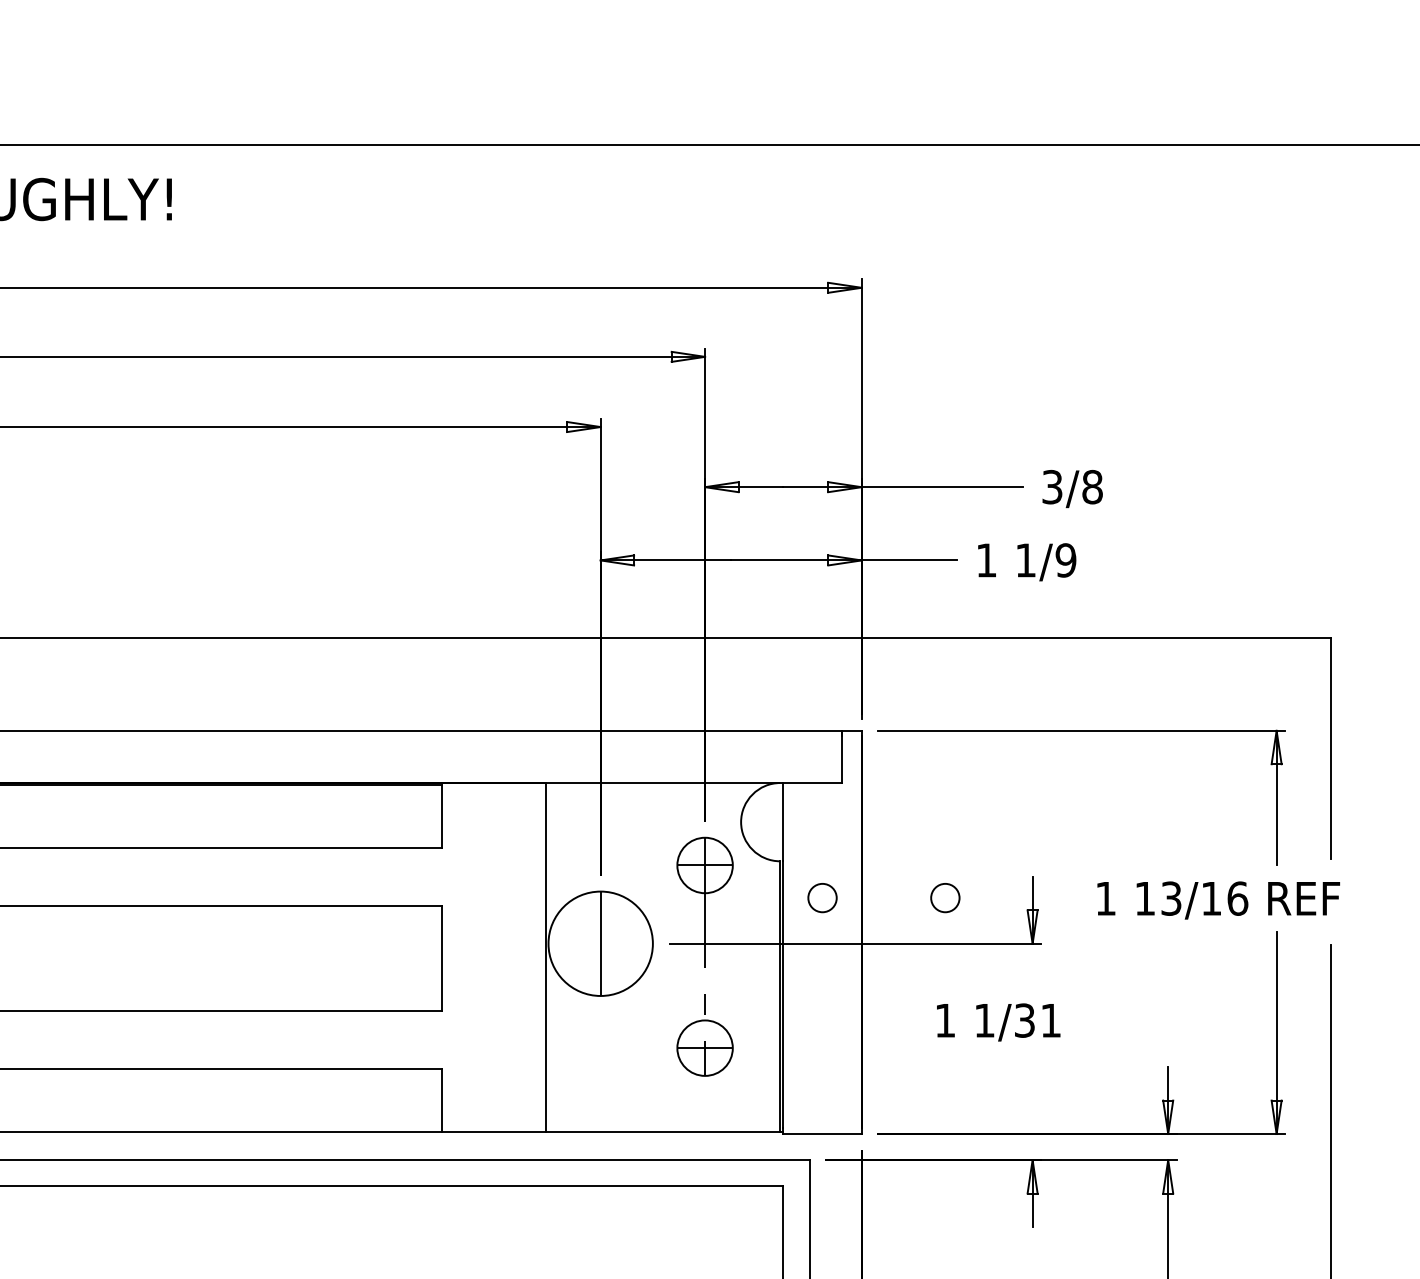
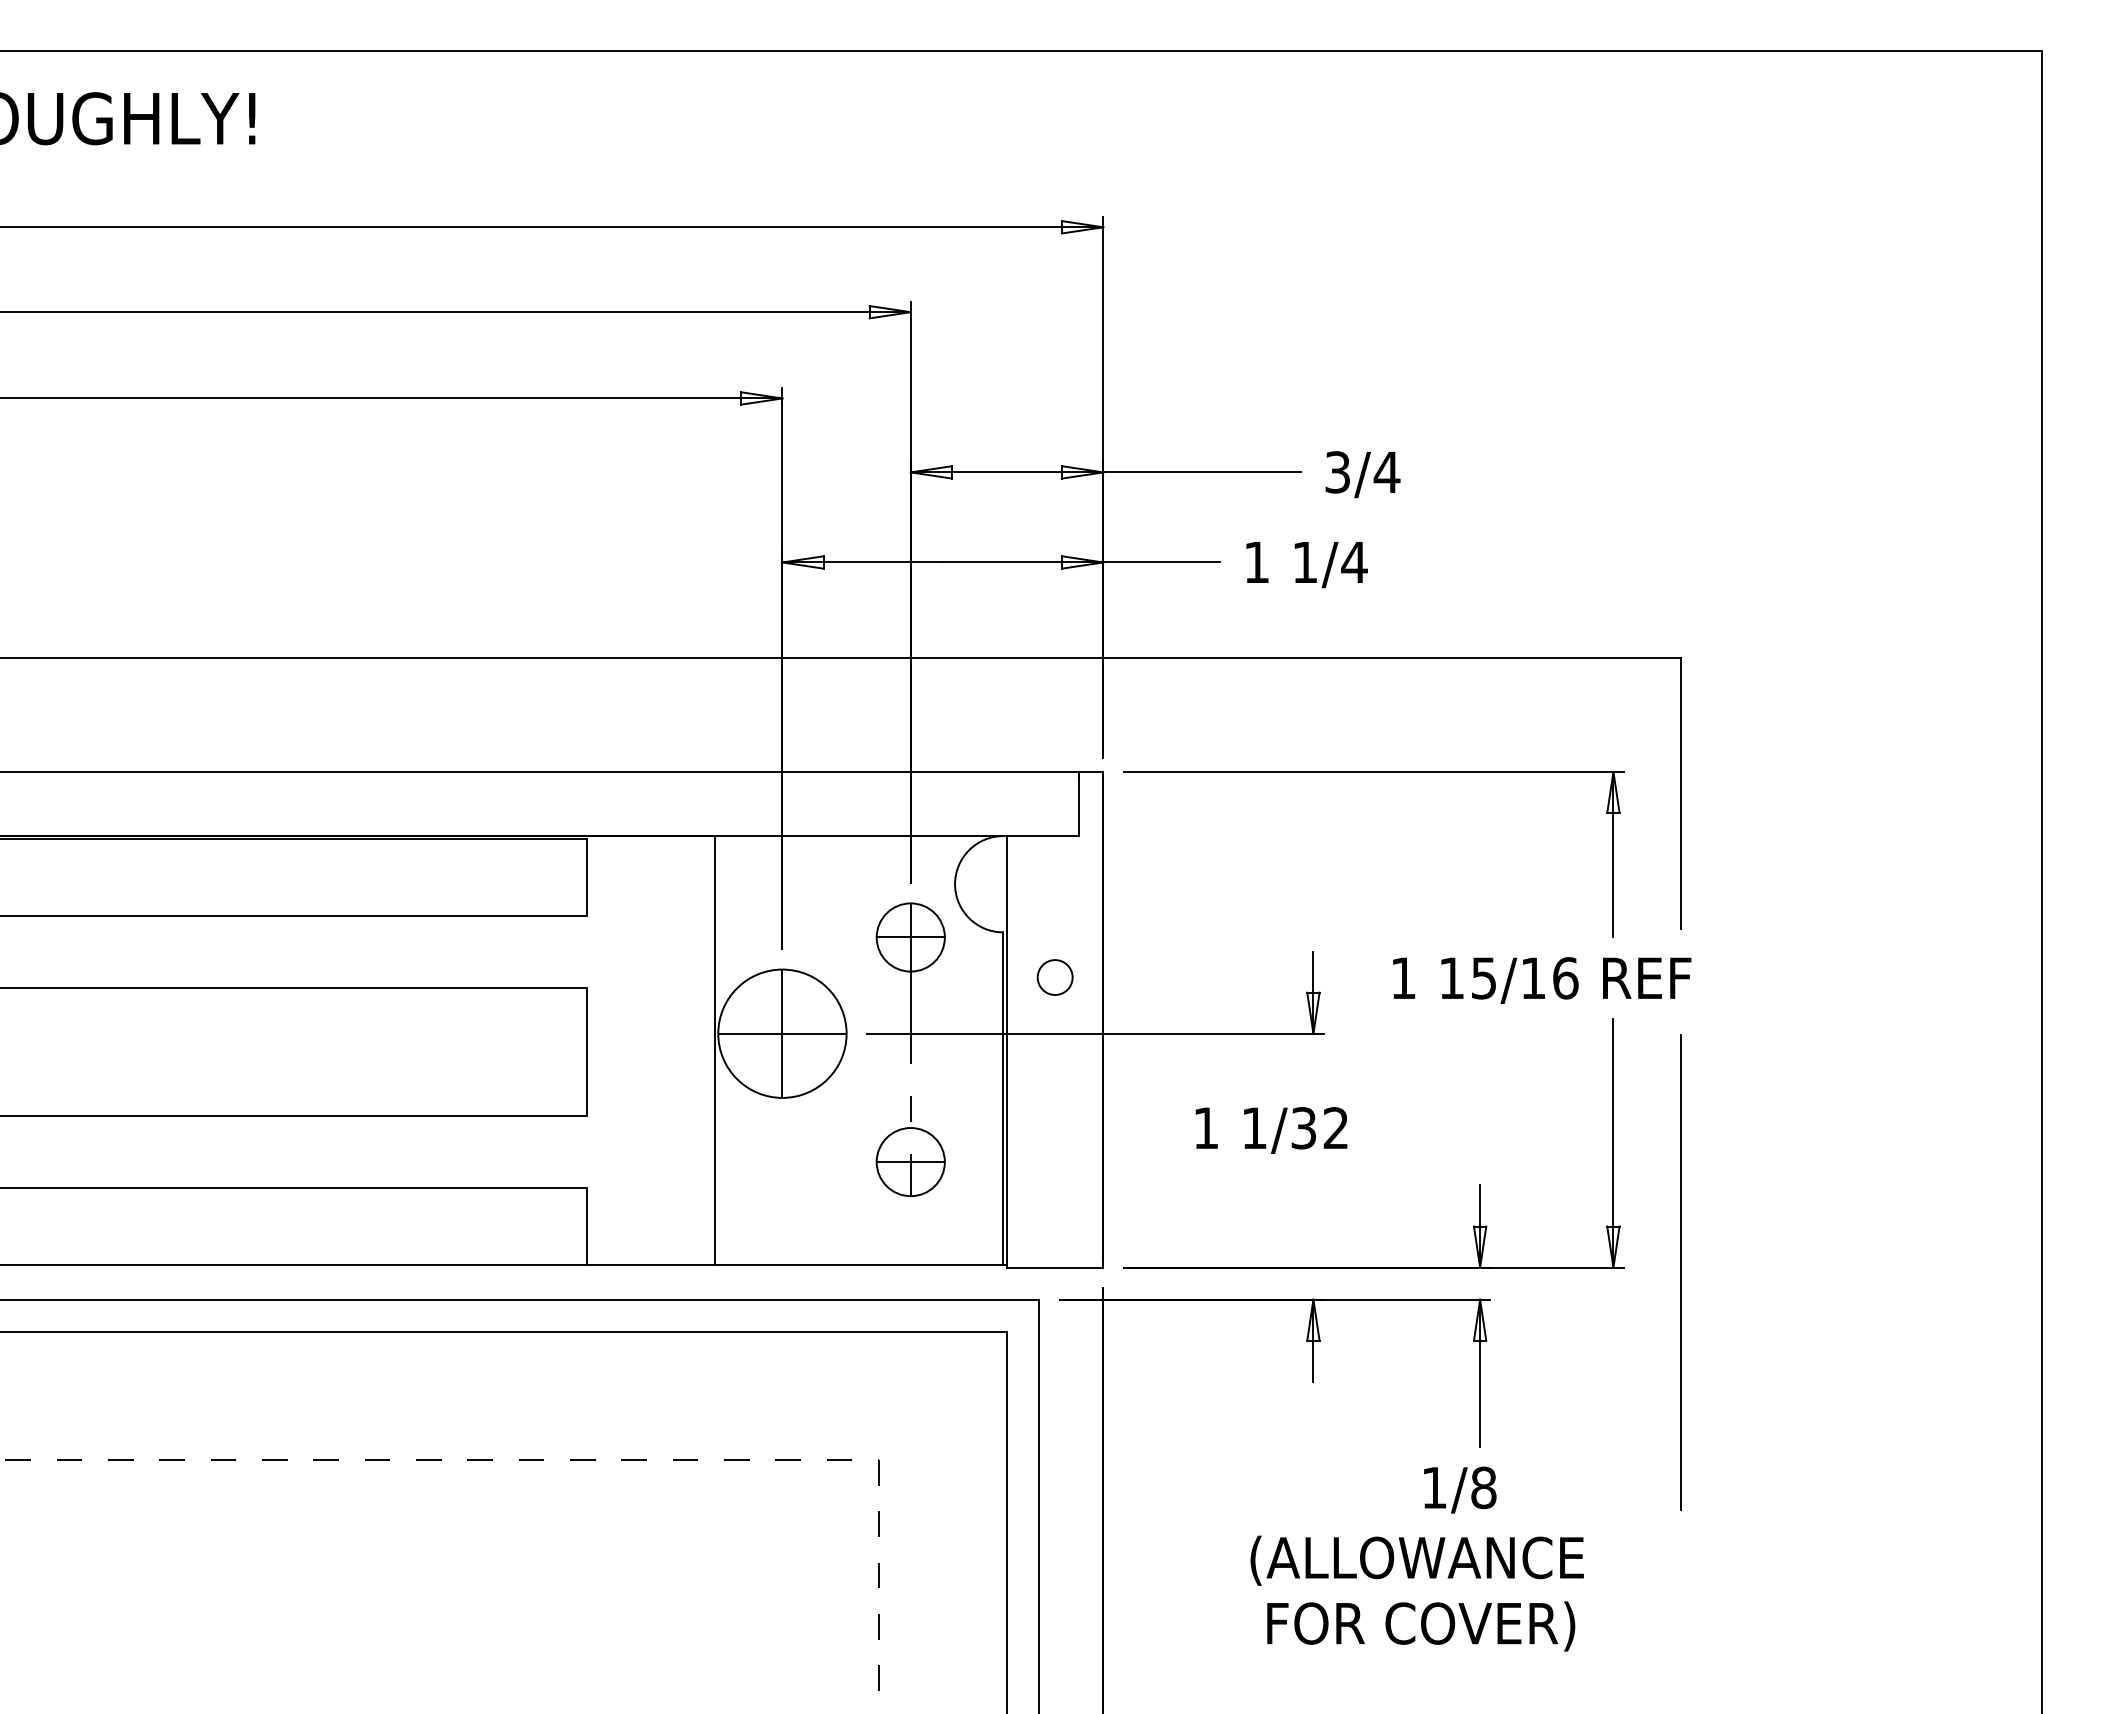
text: (1092, 487) -> (1386, 472), 3/8 -> 3/4
text: (1066, 560) -> (1354, 562), 1/9 -> 1/4
circle: (944, 898) -> (1205, 977), removed
text: (1171, 898) -> (1484, 977), 13/16 -> 15/16
line: (600, 943) -> (782, 1033), added
text: (1050, 1020) -> (1335, 1127), 1/31 -> 1/32

